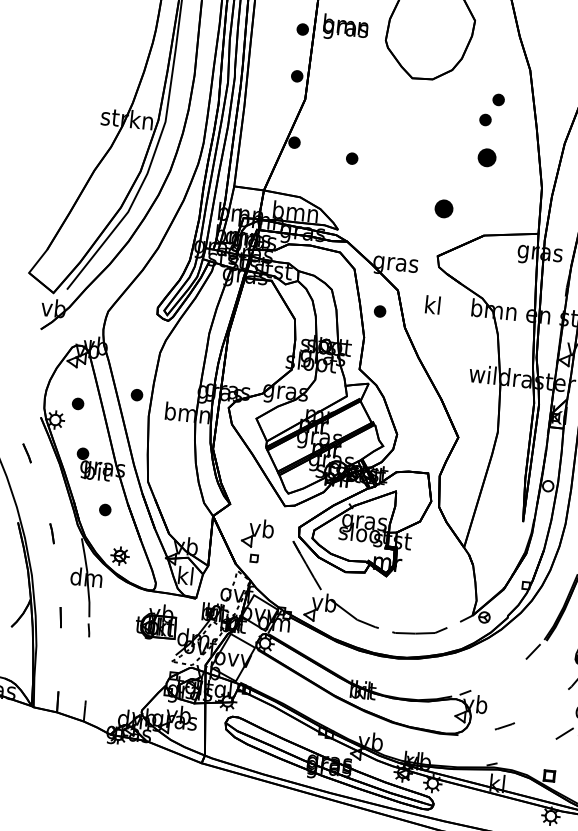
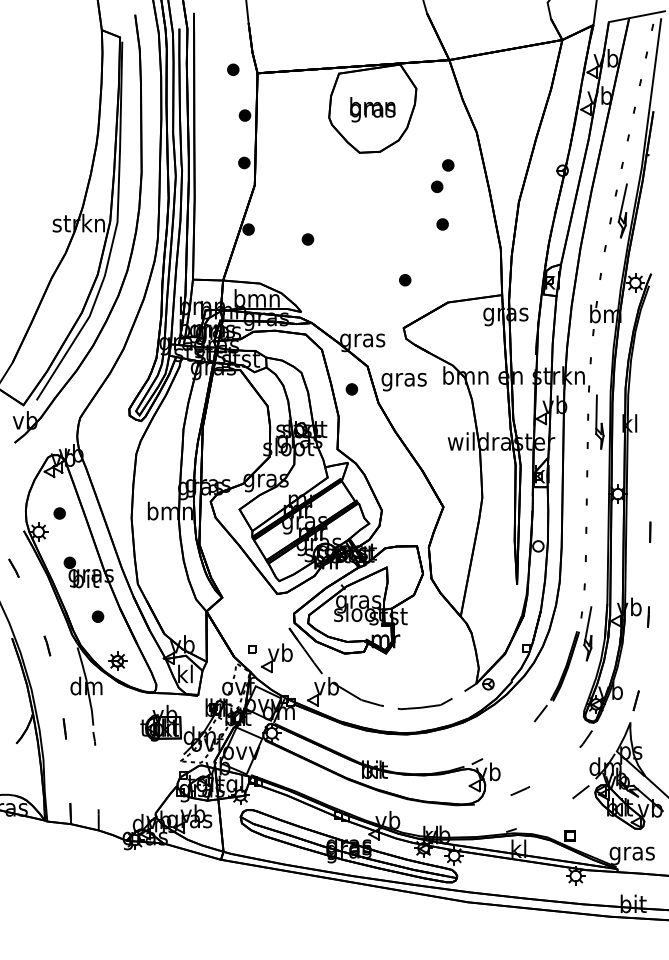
text: (345, 27) -> (372, 109), moved
part: (486, 157) -> (442, 224), size x0.62
part: (444, 209) -> (405, 280), size x0.62
text: (432, 307) -> (403, 379), kl -> gras
part: (136, 395) -> (117, 498), removed
part: (257, 533) -> (276, 658), moved

